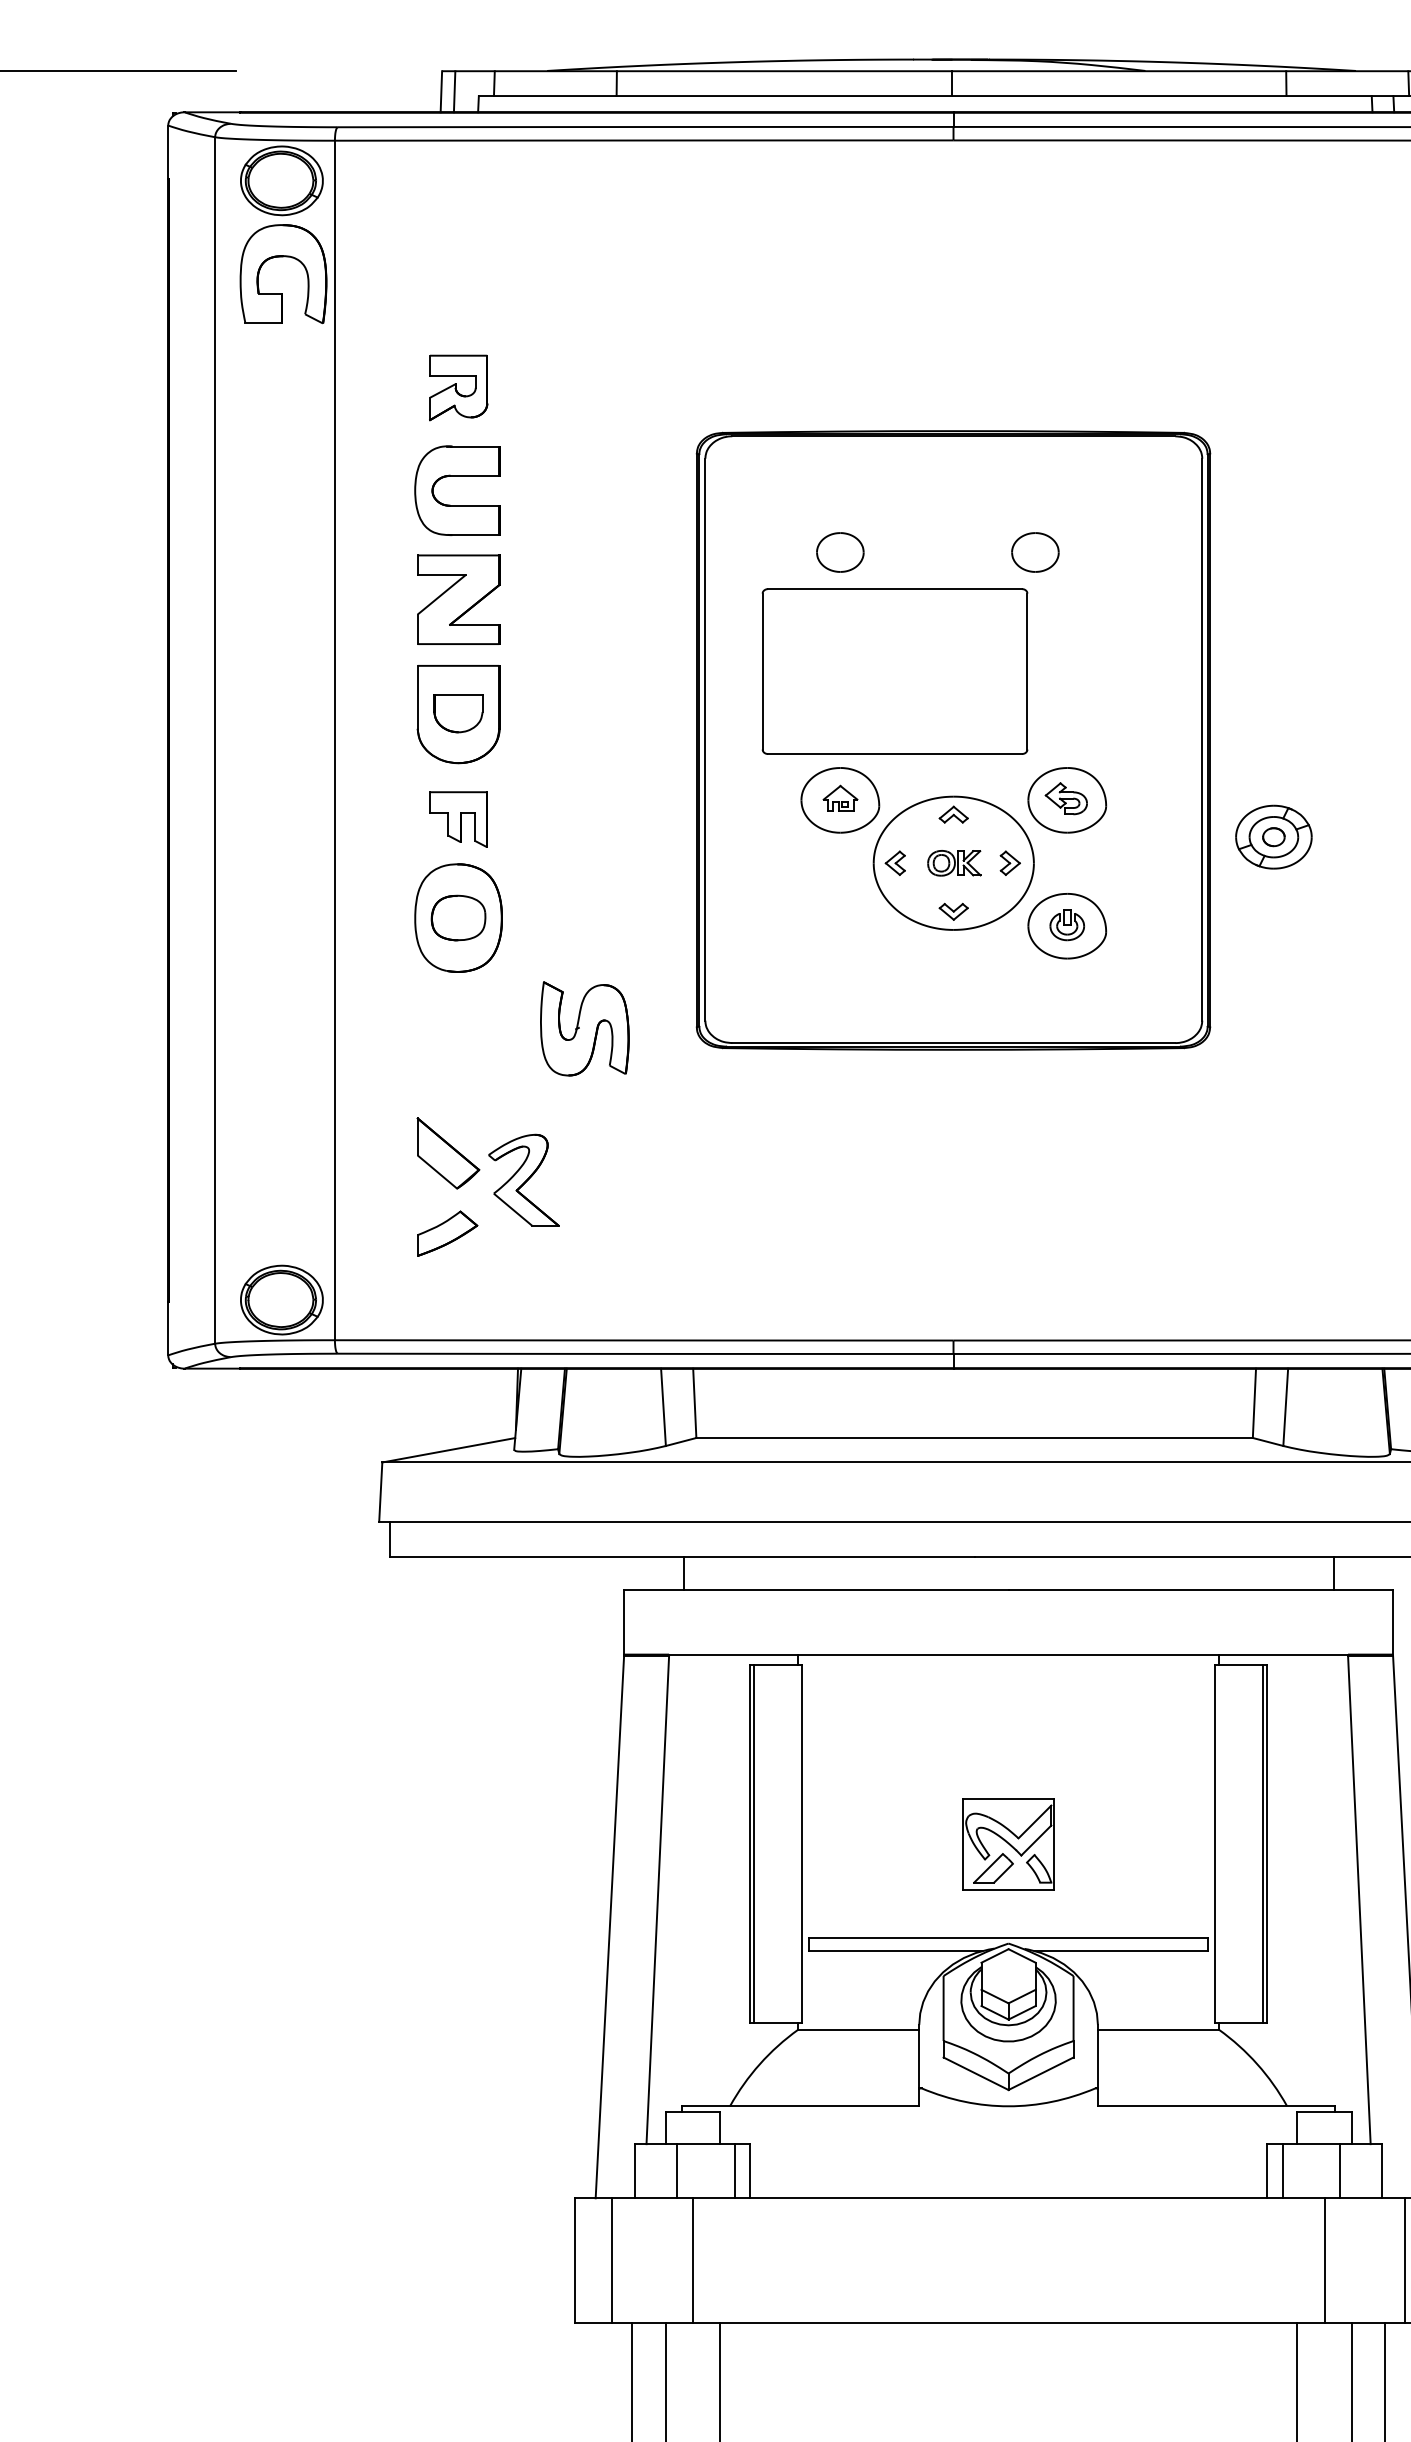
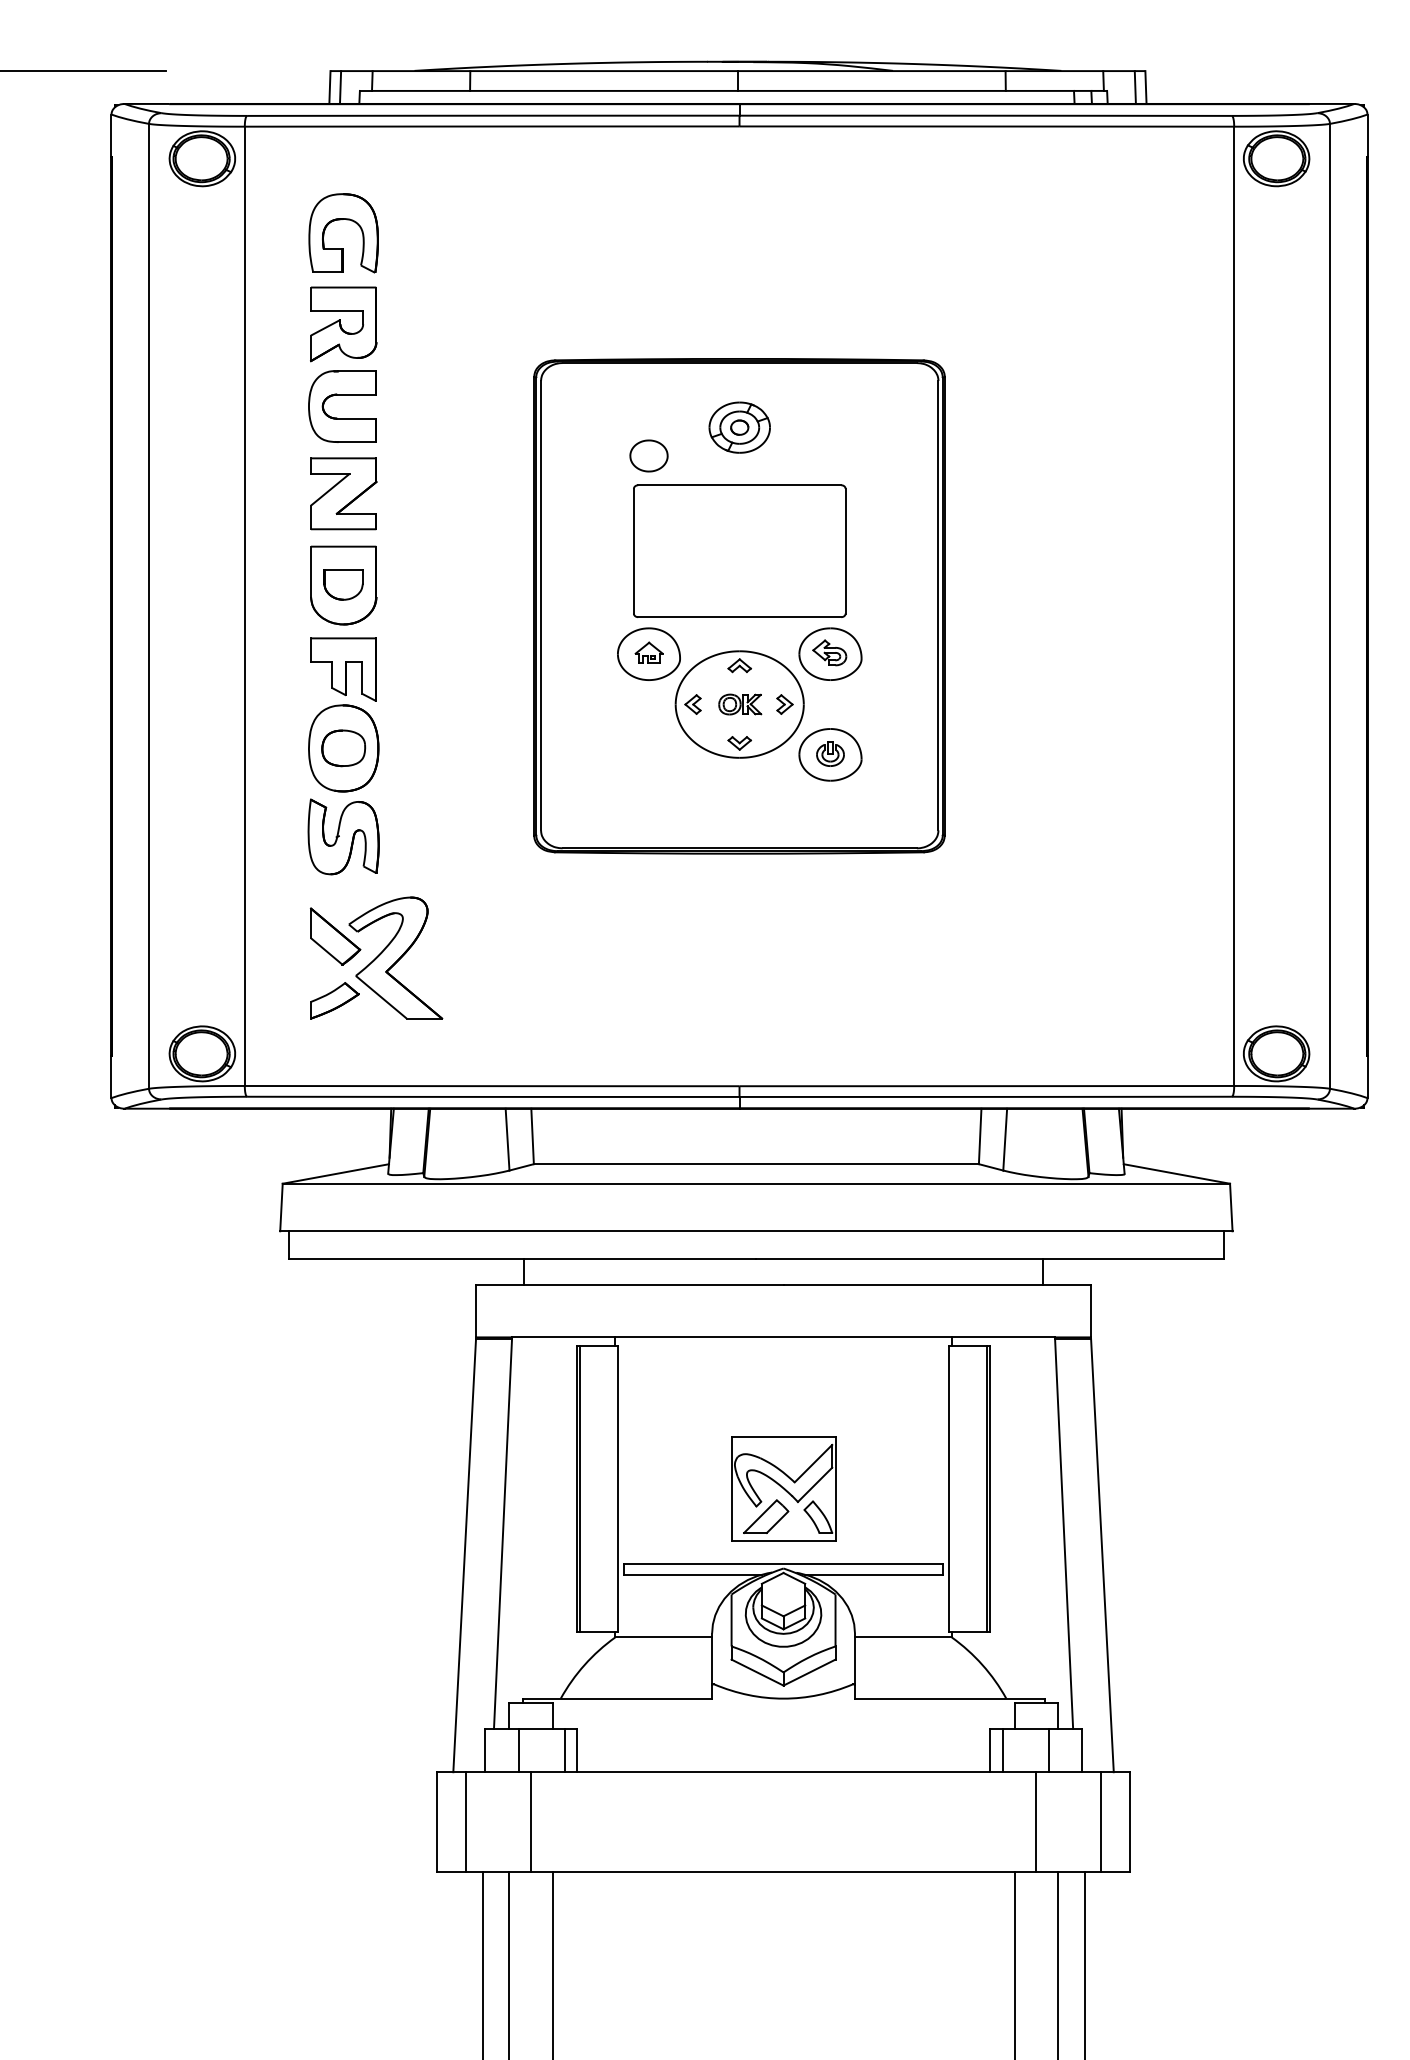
part: (279, 258) -> (340, 220), moved
part: (458, 388) -> (343, 324), size x1.43
part: (1034, 551) -> (804, 455), removed
part: (894, 670) -> (739, 550), moved
part: (458, 819) -> (343, 669), size x1.43
part: (1273, 836) -> (739, 427), moved
part: (584, 1028) -> (343, 836), moved
part: (523, 1179) -> (395, 957), size x1.67
part: (1008, 1843) -> (783, 1488), size x1.43

